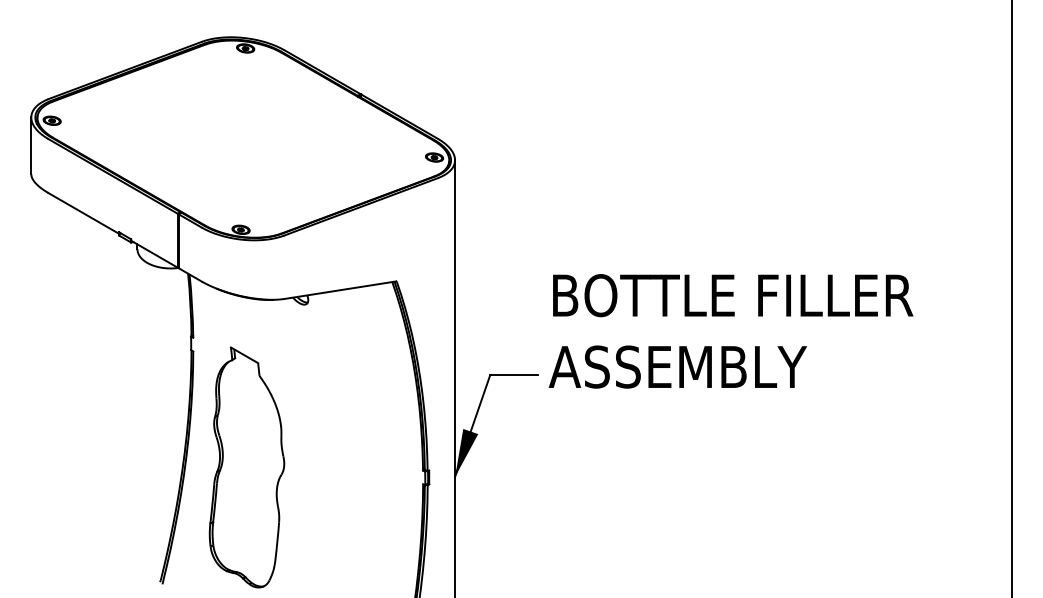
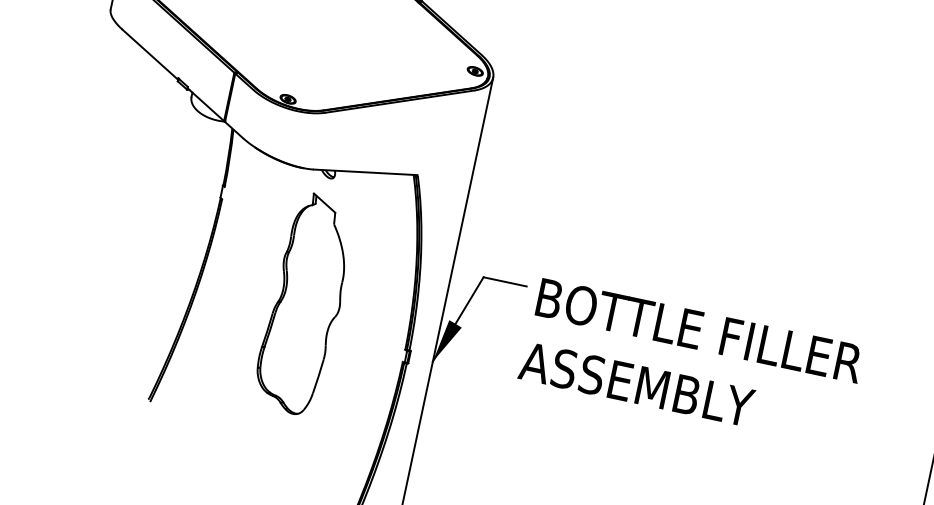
text: (730, 331) -> (690, 362), moved
part: (246, 467) -> (304, 304), moved

